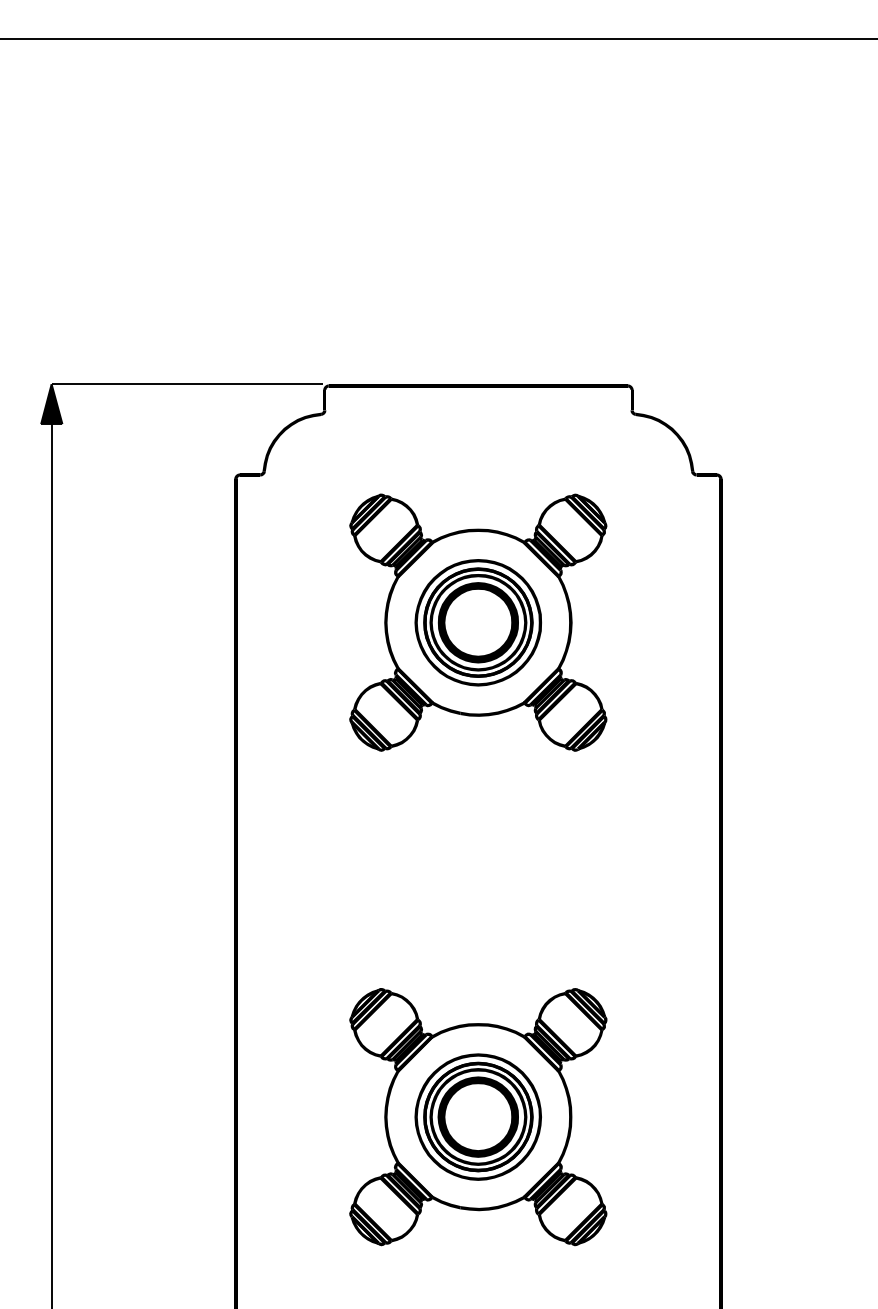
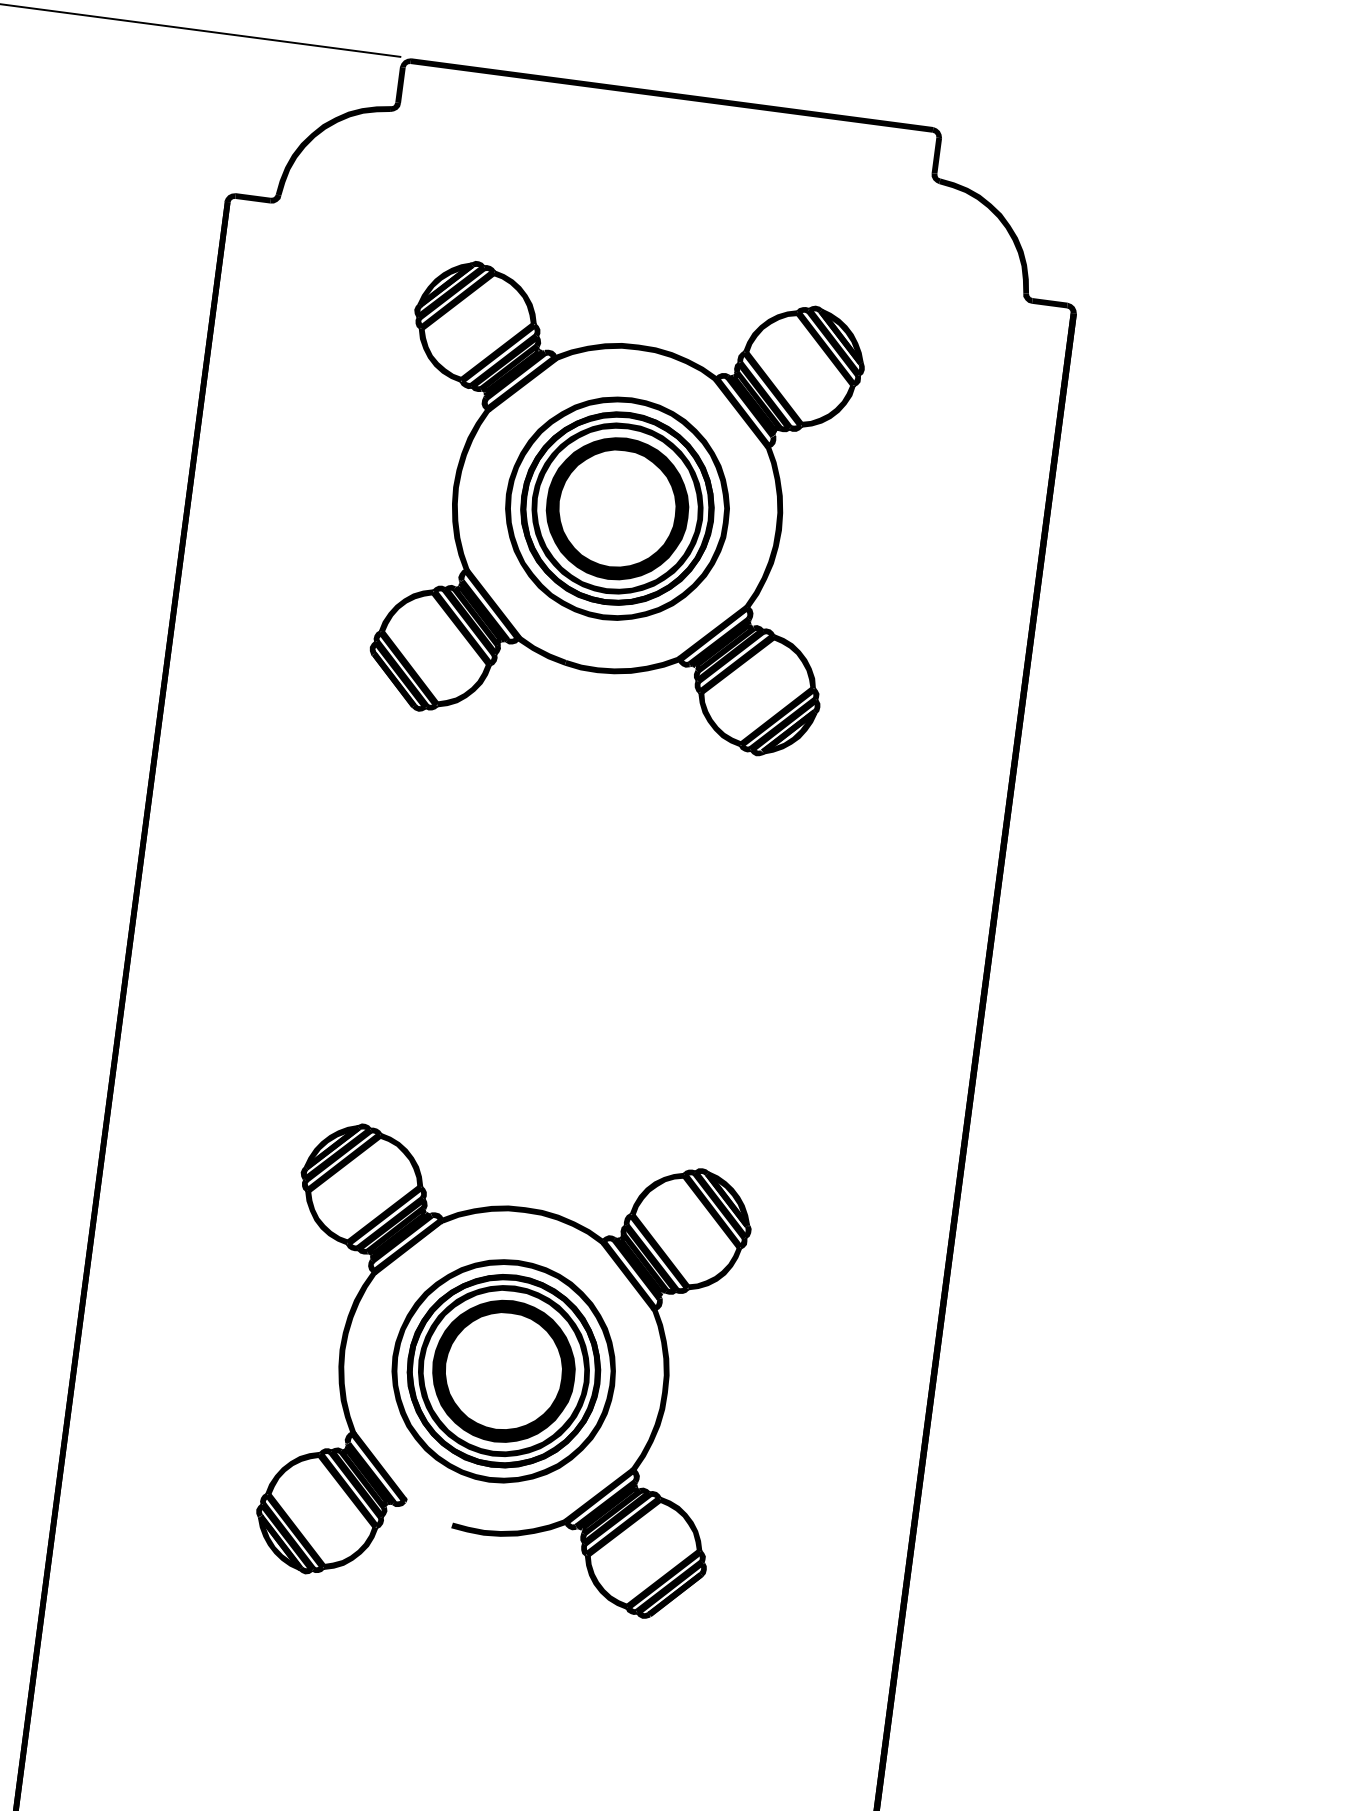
fill: (364, 736) -> (392, 681), removed
fill: (445, 1202) -> (426, 1512), removed
fill: (592, 1230) -> (676, 1595), removed

